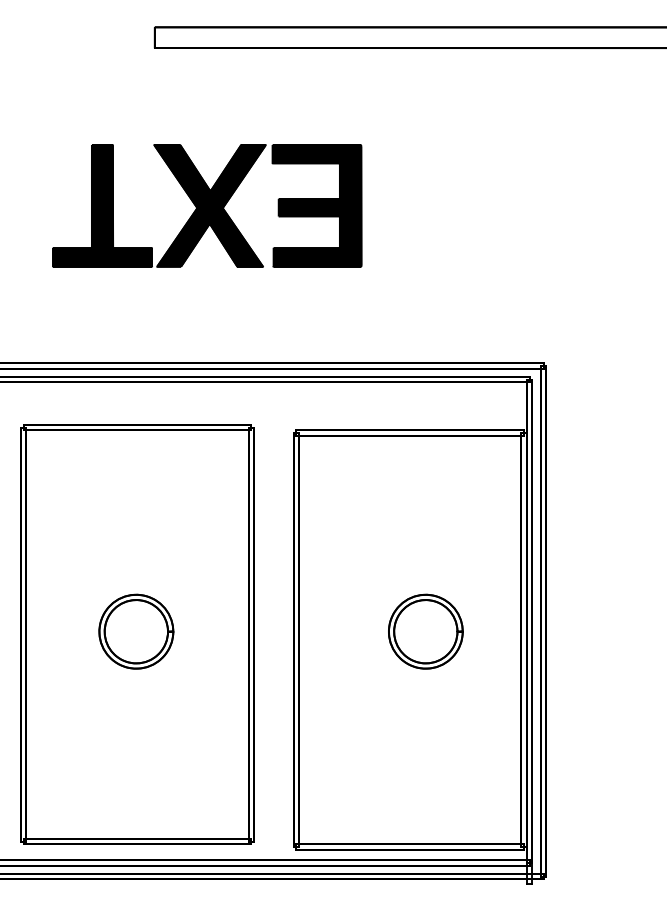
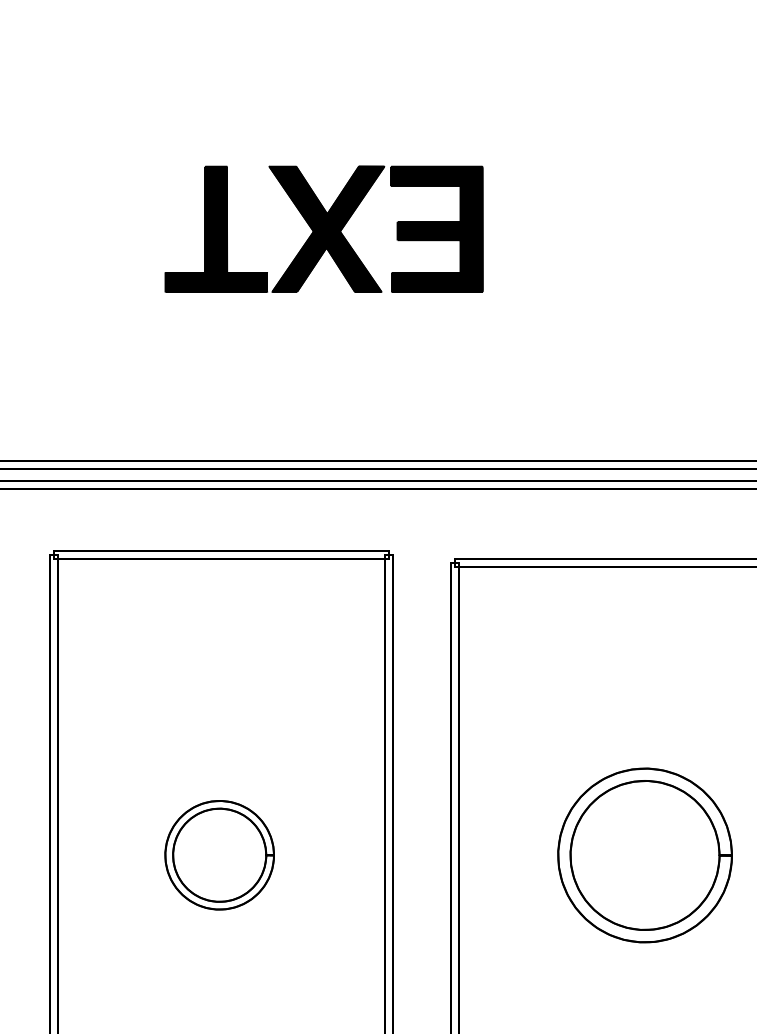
part: (207, 205) -> (324, 228), size x0.7
part: (425, 631) -> (644, 854), size x1.6

